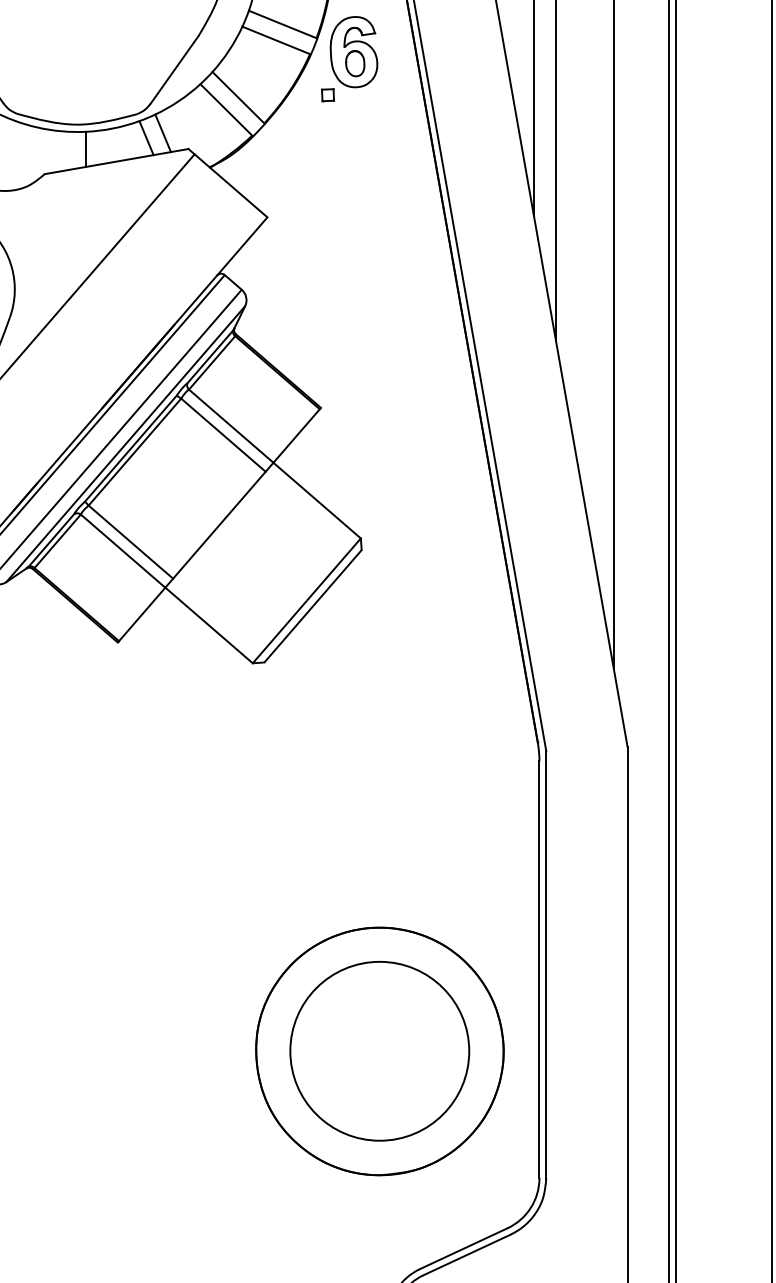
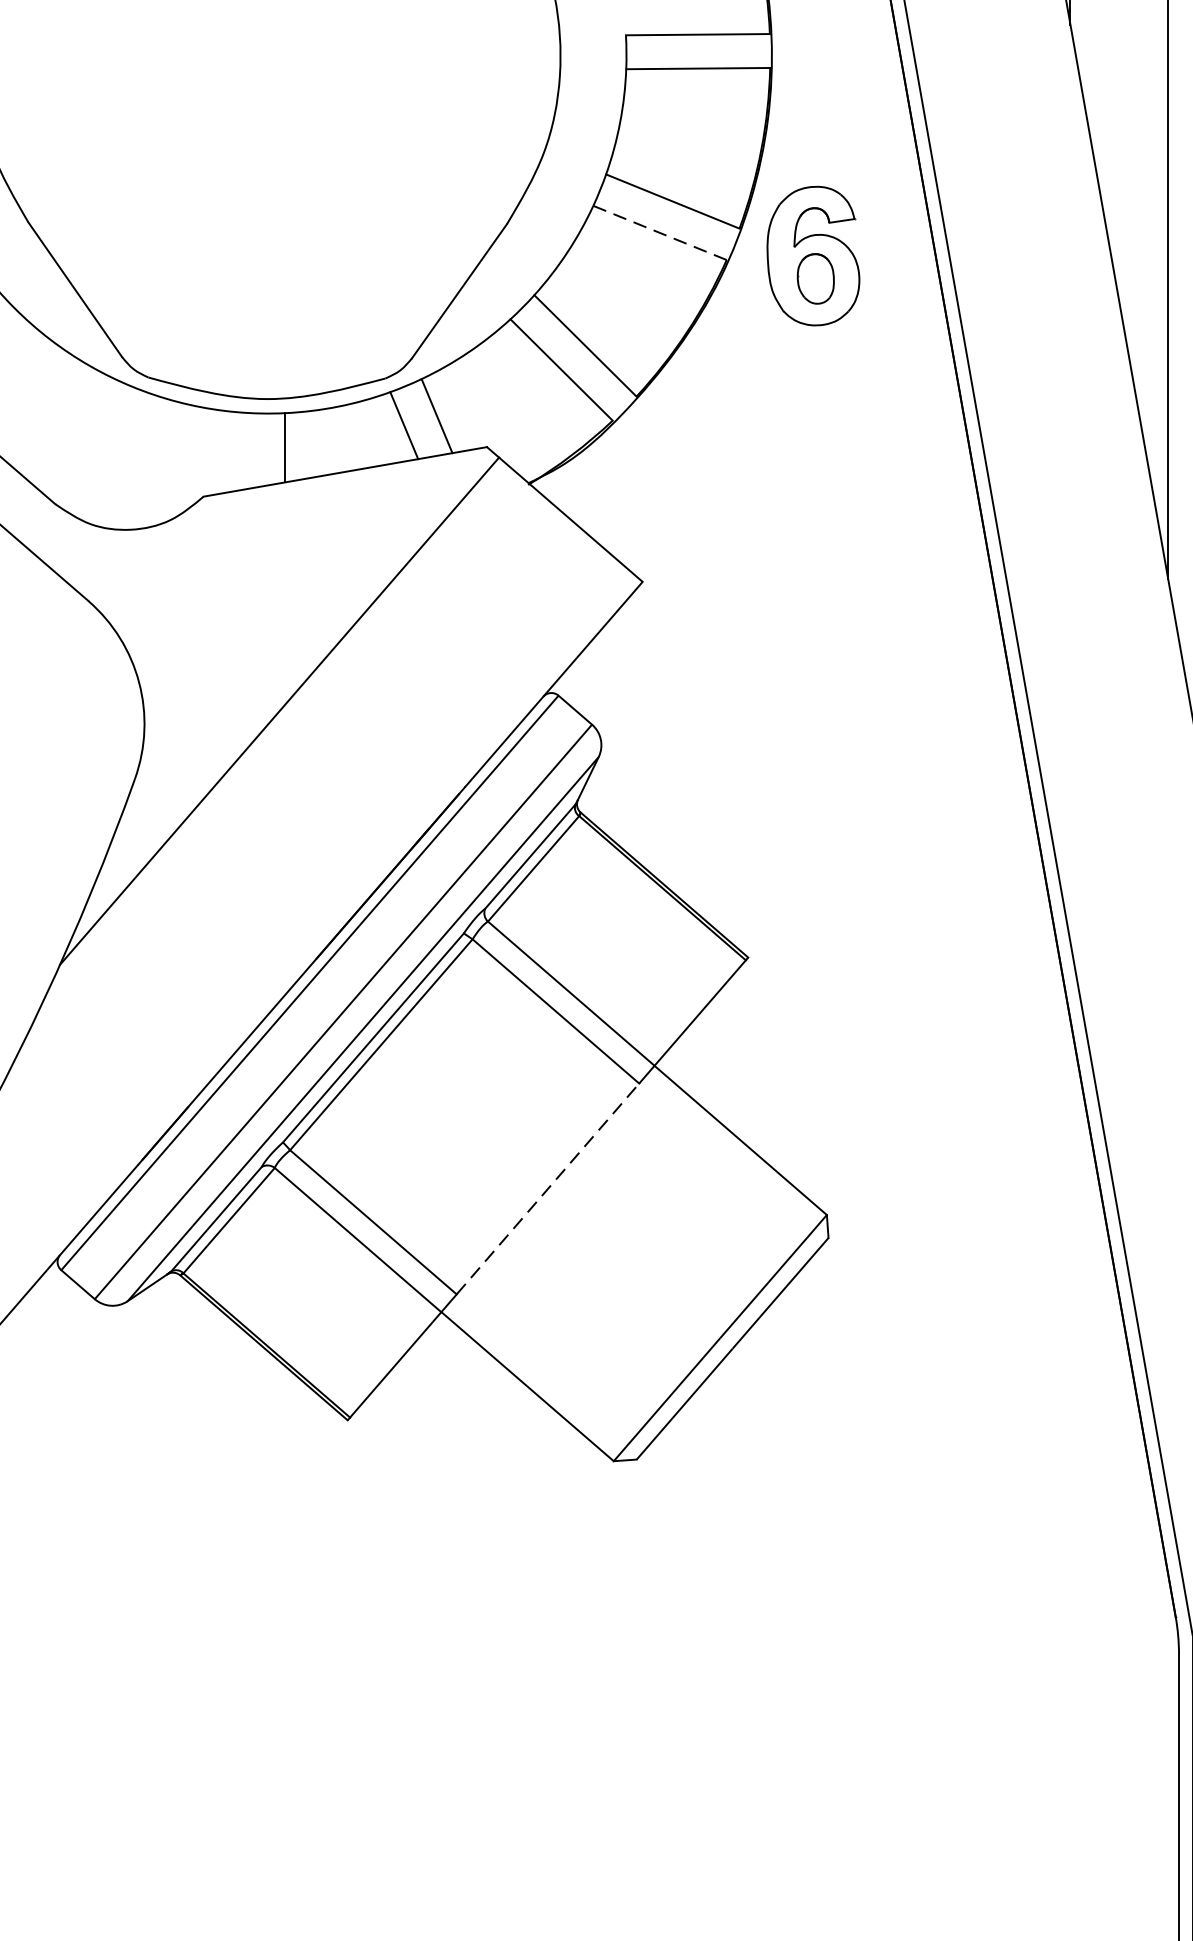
line: (276, 40) -> (660, 233), solid -> dashed
part: (327, 95) -> (761, 341), removed
line: (219, 525) -> (548, 1189), solid -> dashed

